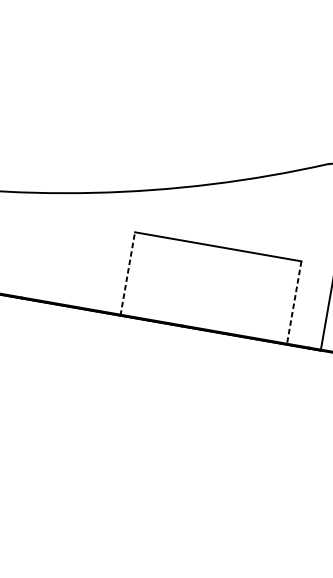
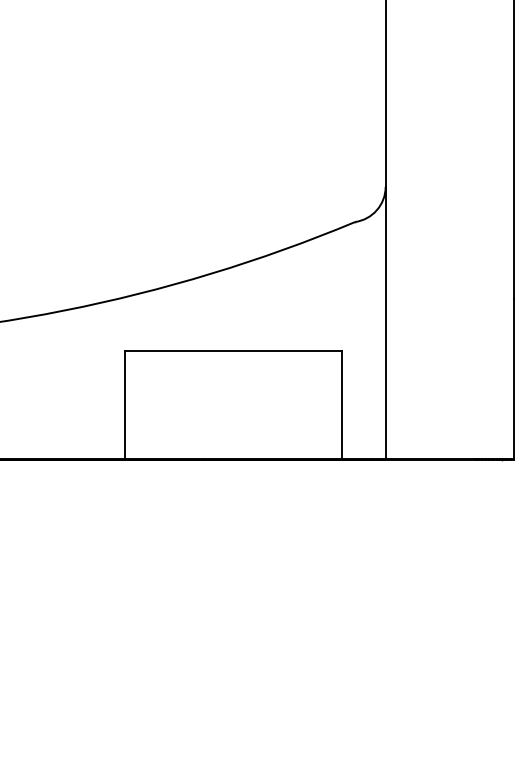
line: (127, 273) -> (124, 405), dashed -> solid
line: (294, 303) -> (341, 406), dashed -> solid

